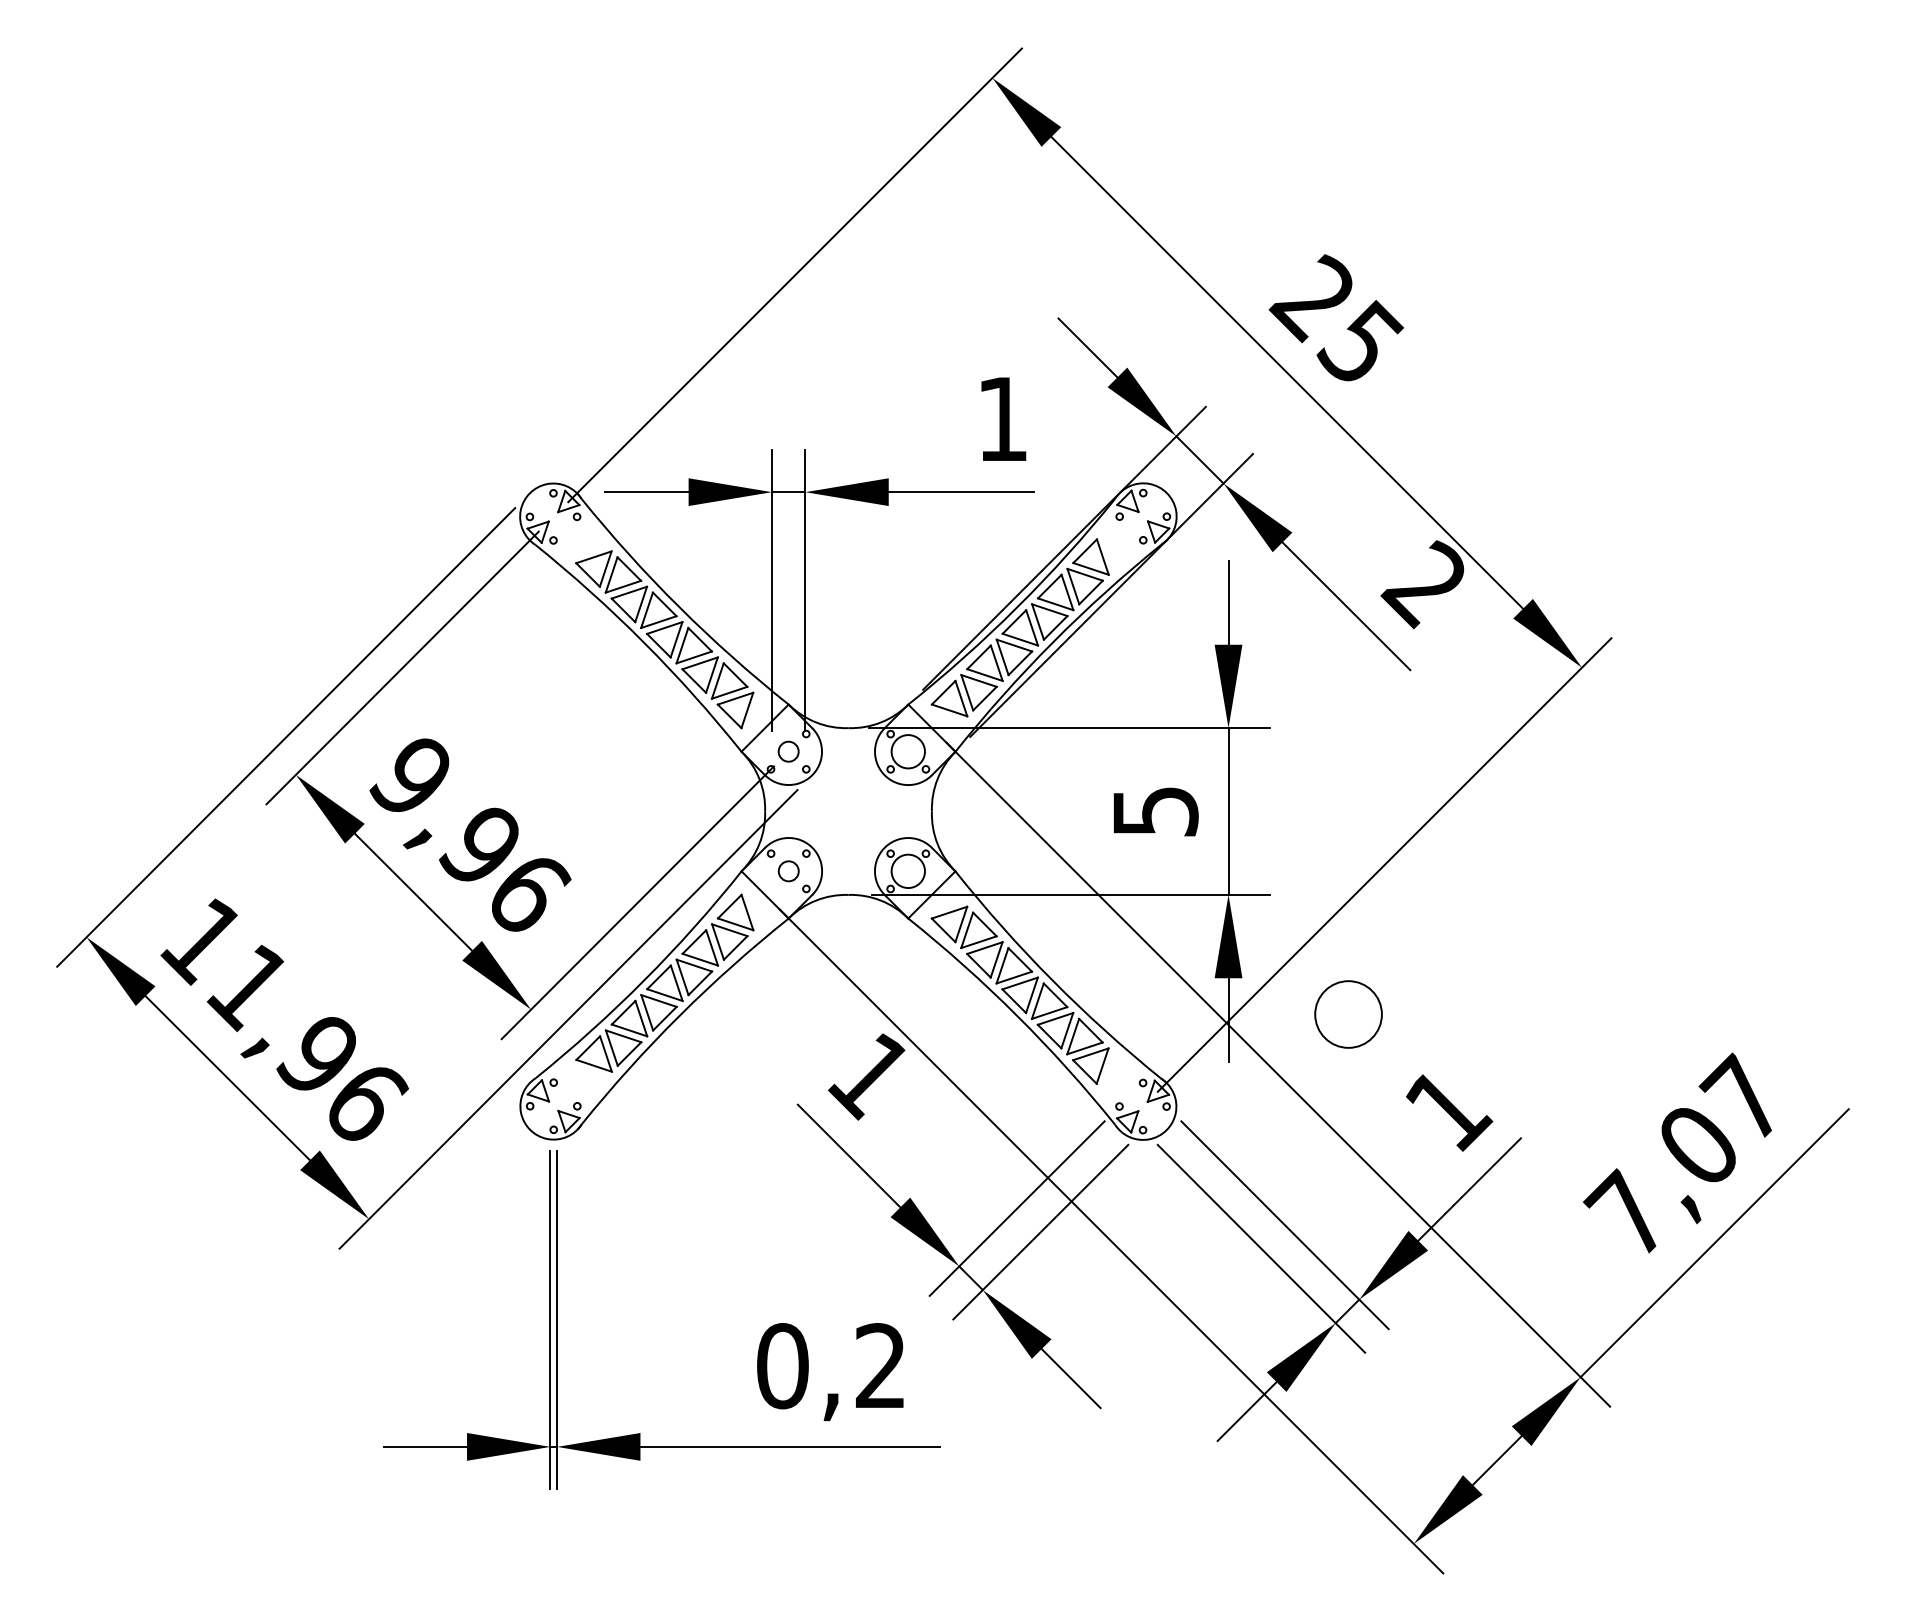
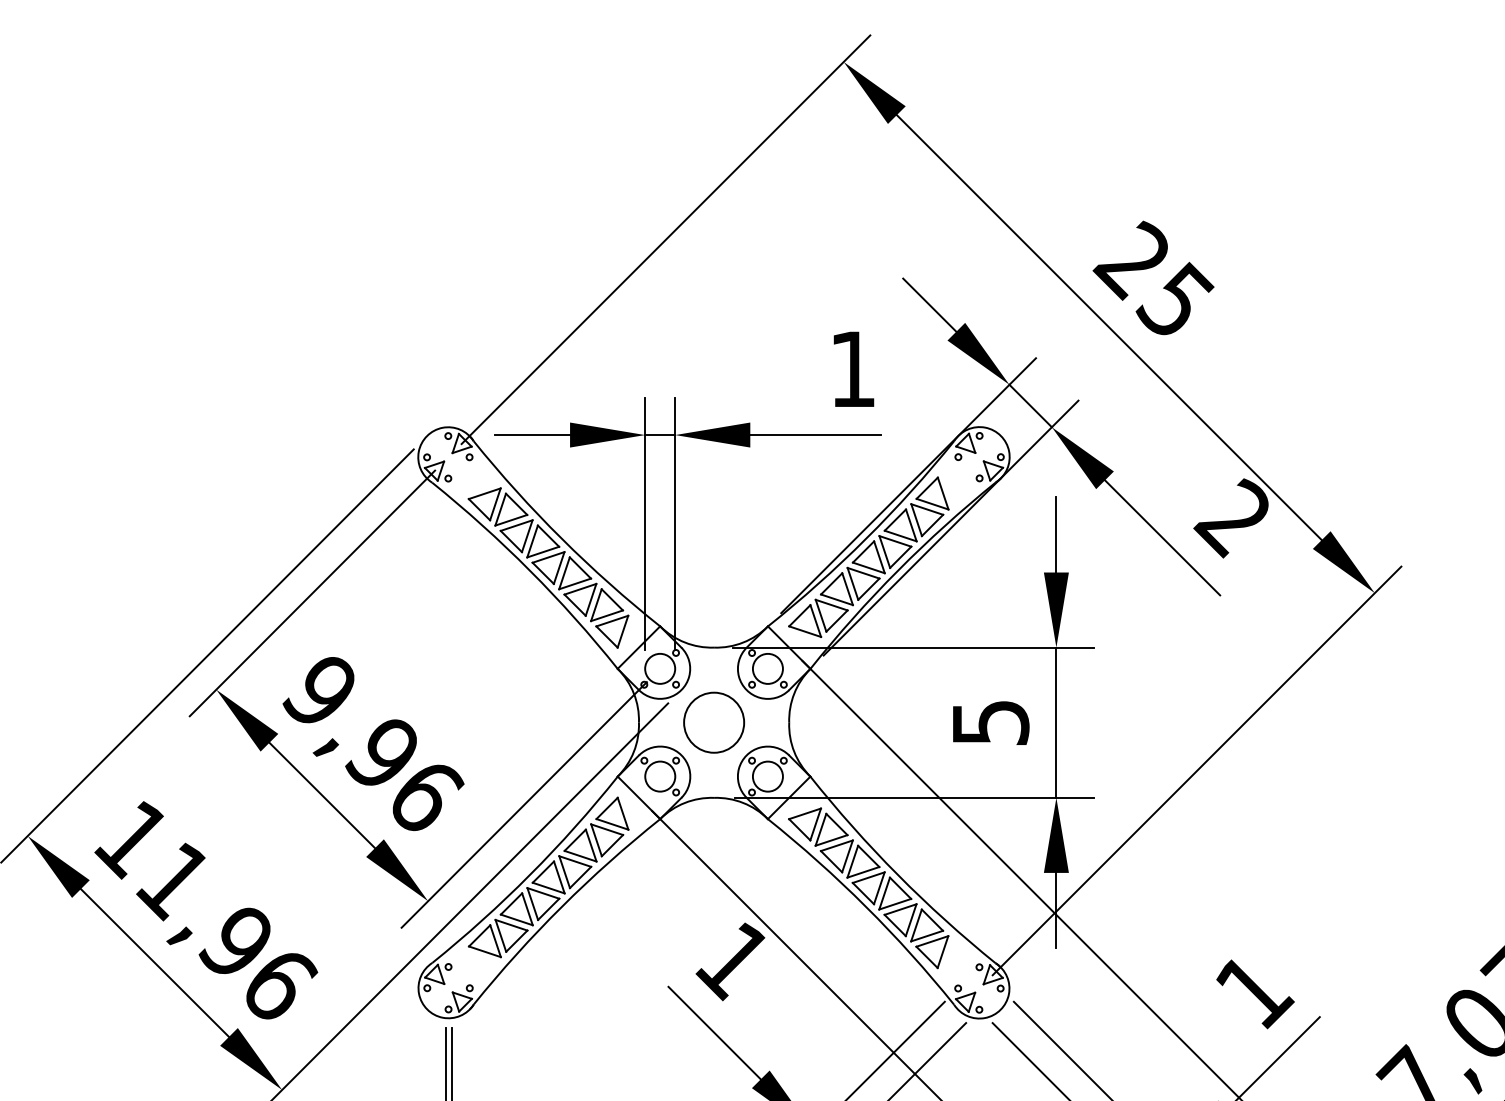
circle: (788, 751) -> (660, 668), size x1.67
circle: (788, 871) -> (660, 776), size x1.67
circle: (1348, 1014) -> (714, 722), moved

